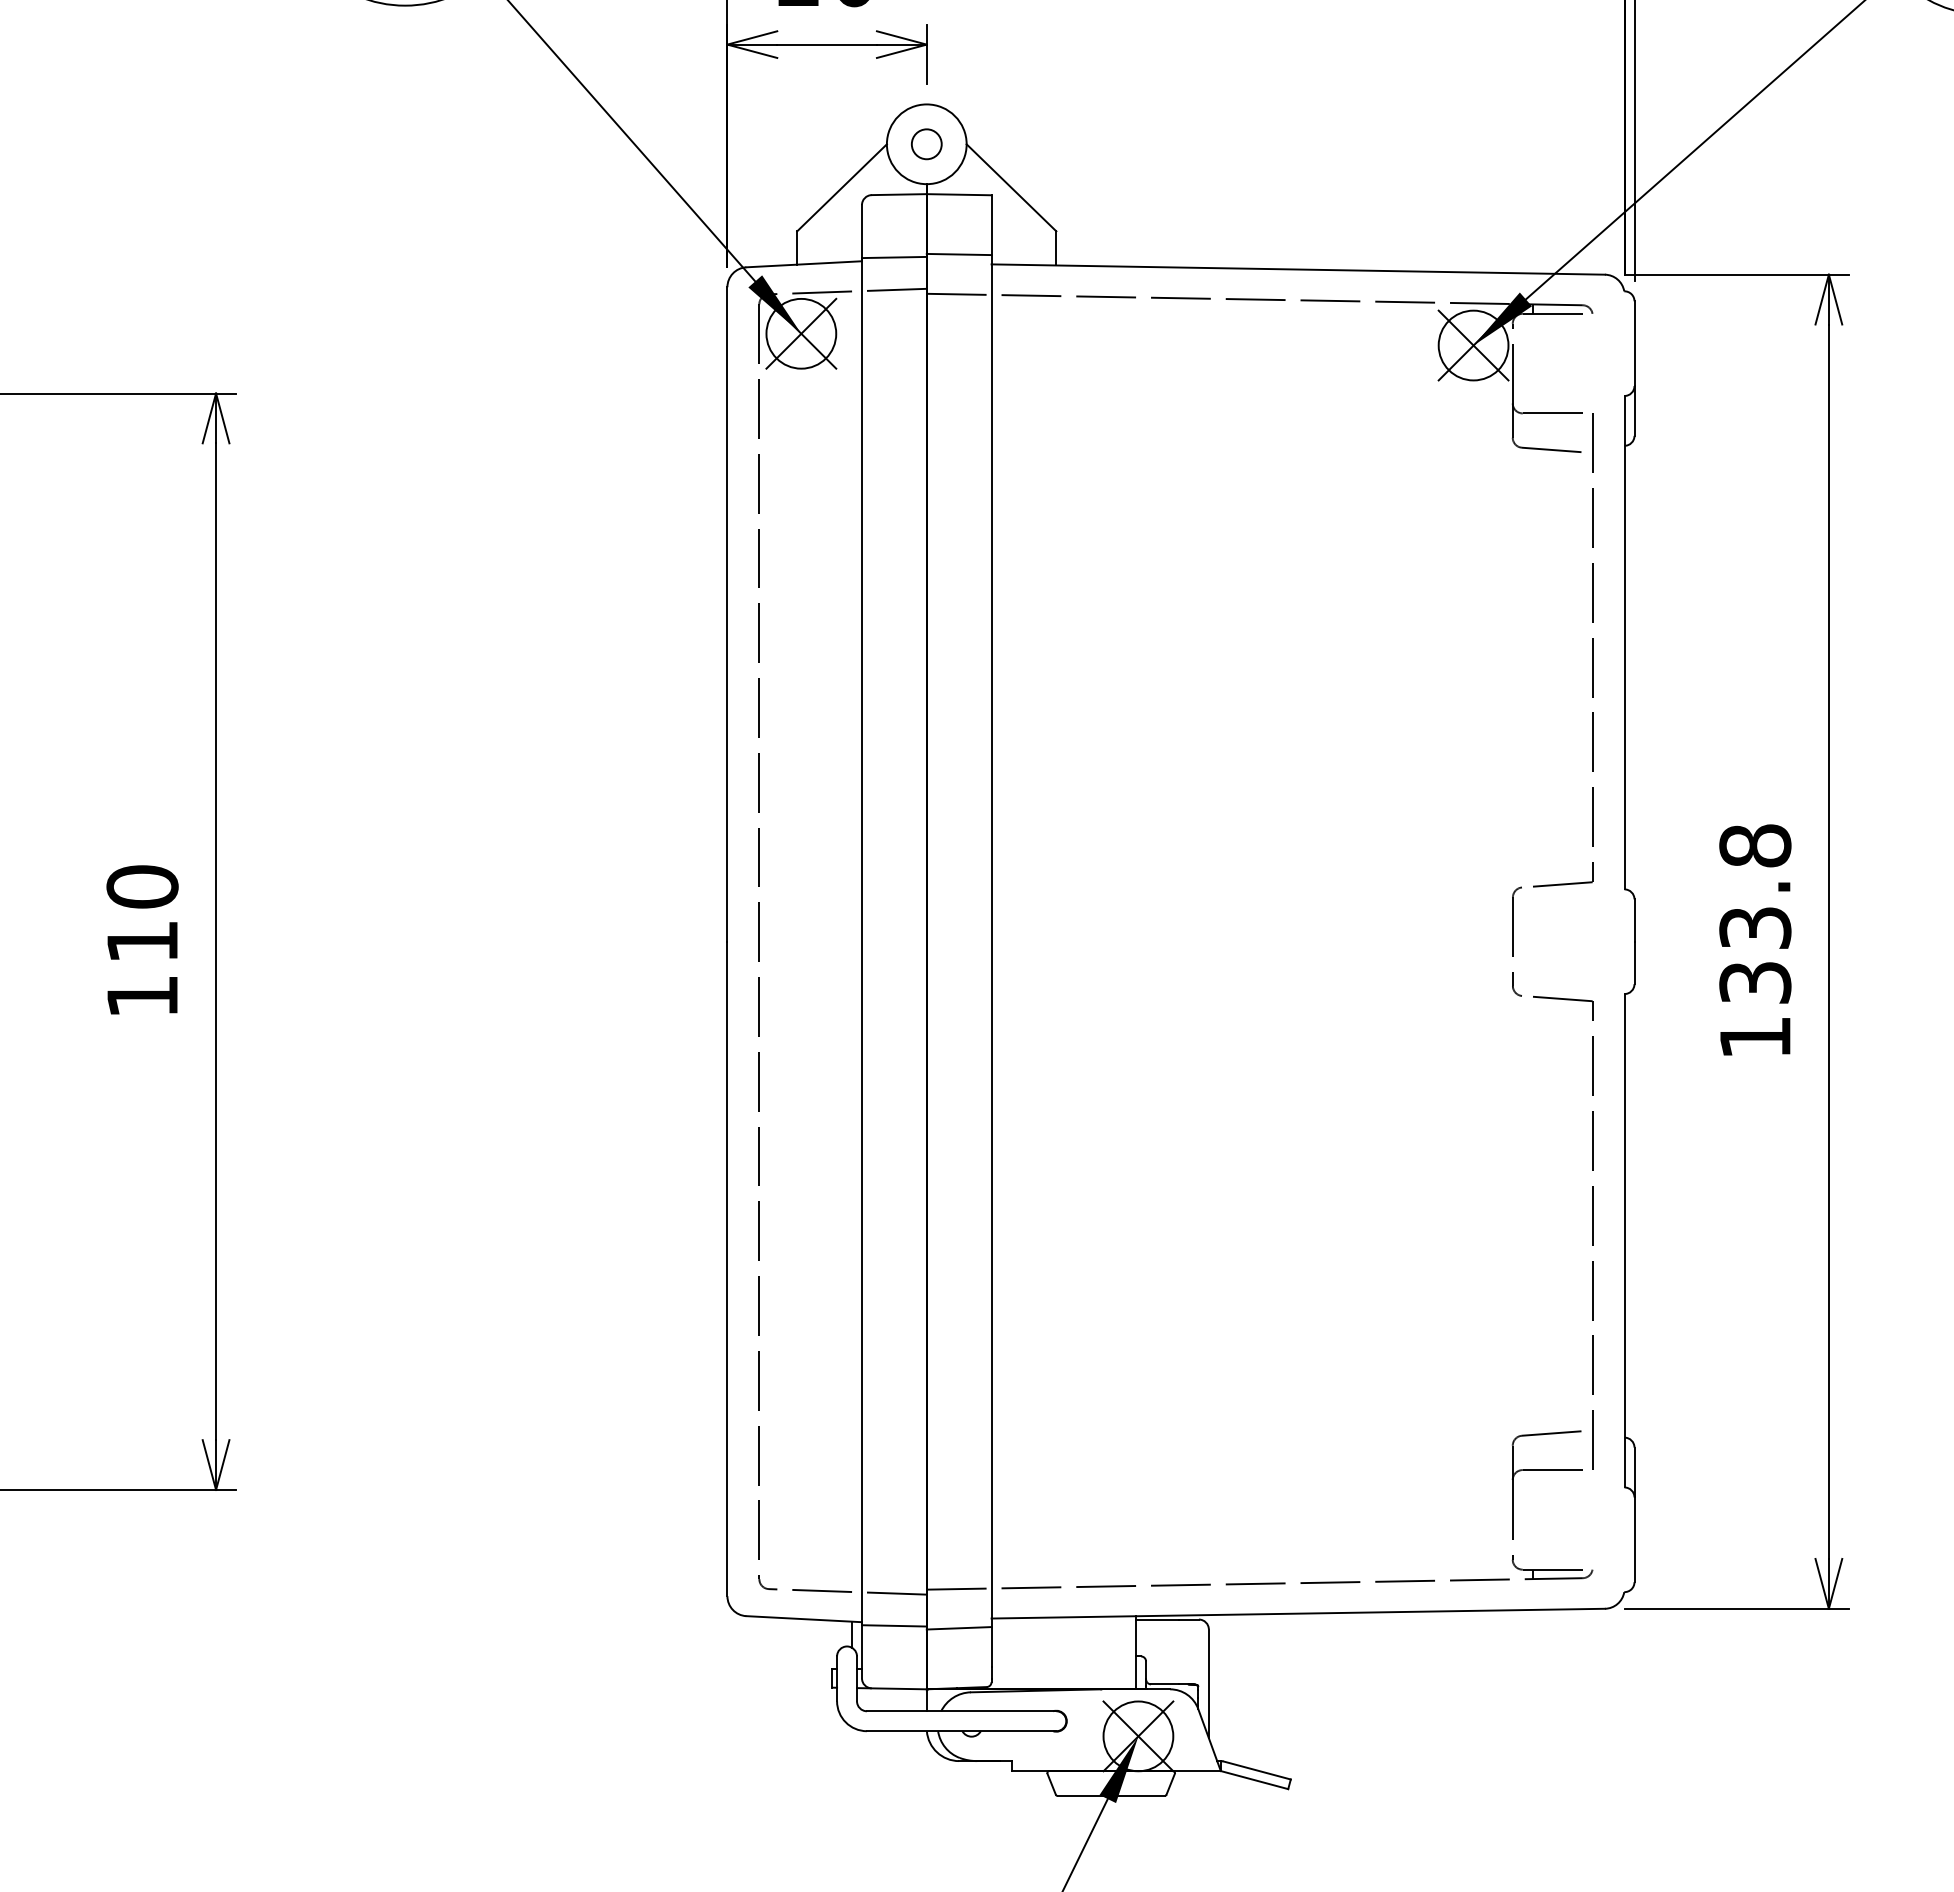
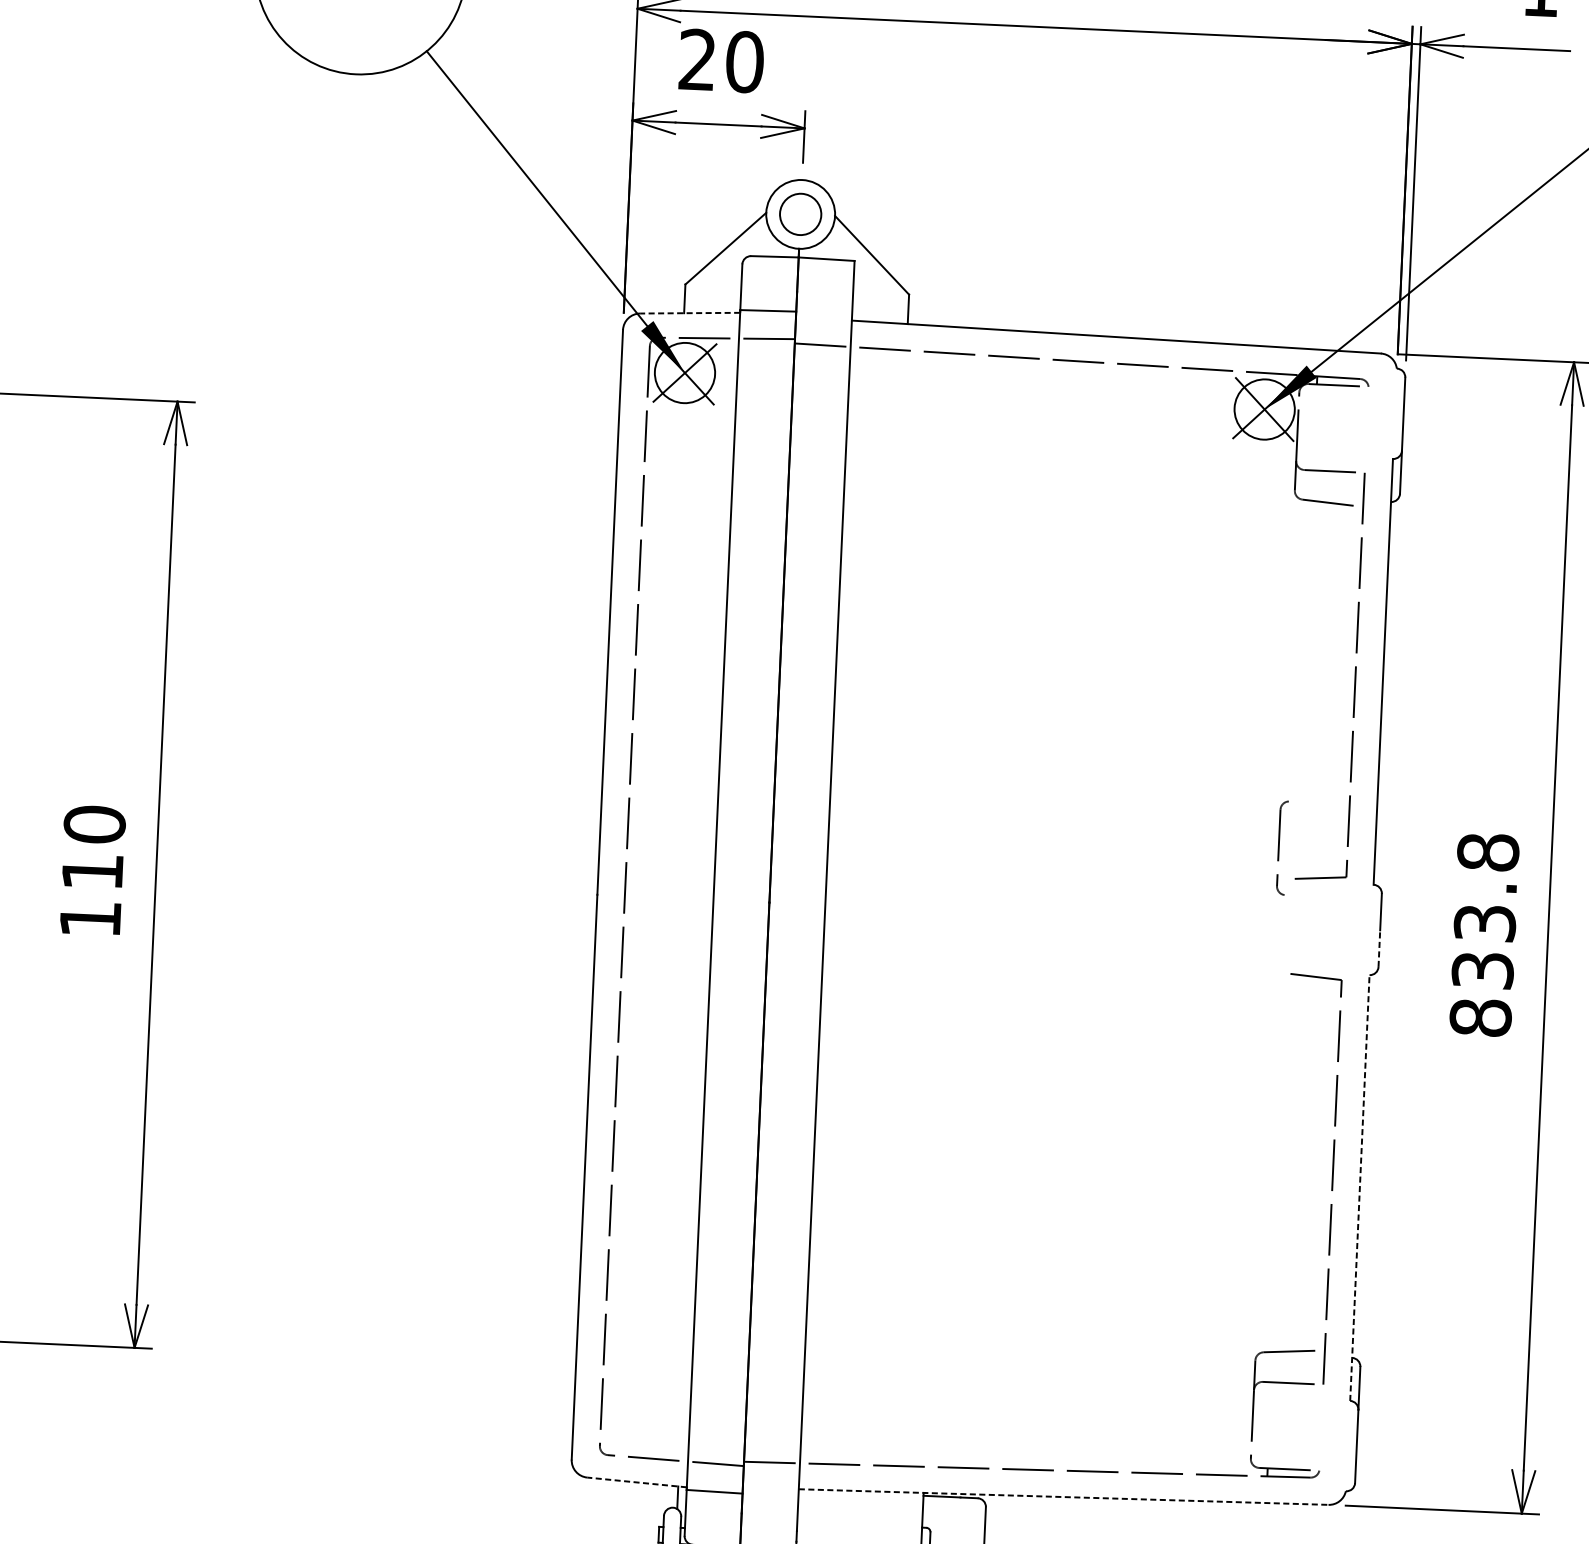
circle: (926, 144) -> (800, 214), size x1.6
line: (958, 254) -> (823, 310), removed
line: (804, 264) -> (690, 313), solid -> dashed
part: (1516, 941) -> (1281, 847), moved
line: (1634, 962) -> (1379, 948), solid -> dashed
text: (1755, 1037) -> (1480, 1017), 133.8 -> 833.8
line: (1624, 1240) -> (1359, 1187), solid -> dashed
line: (1298, 1613) -> (1063, 1496), solid -> dashed
line: (804, 1619) -> (637, 1482), solid -> dashed
line: (958, 1628) -> (769, 1496), removed

